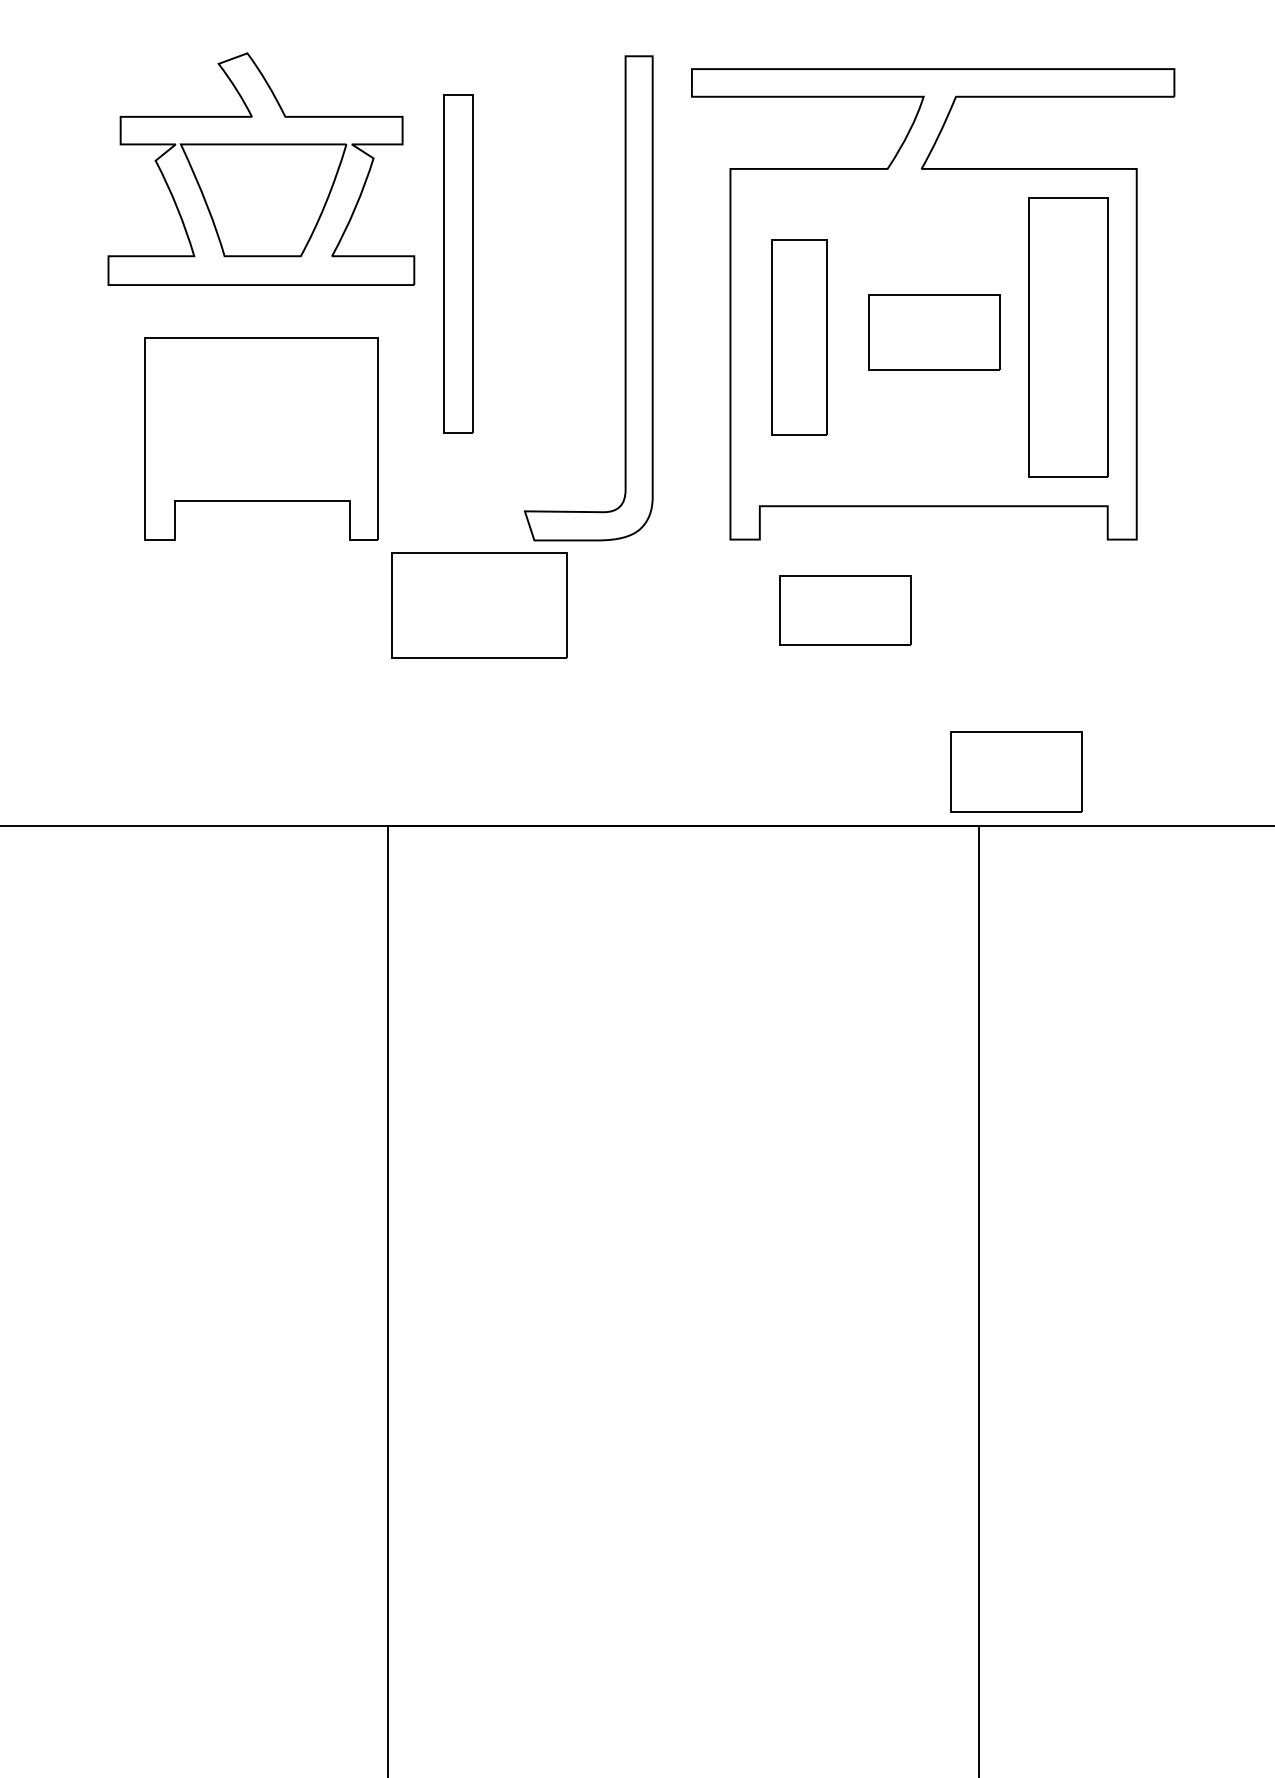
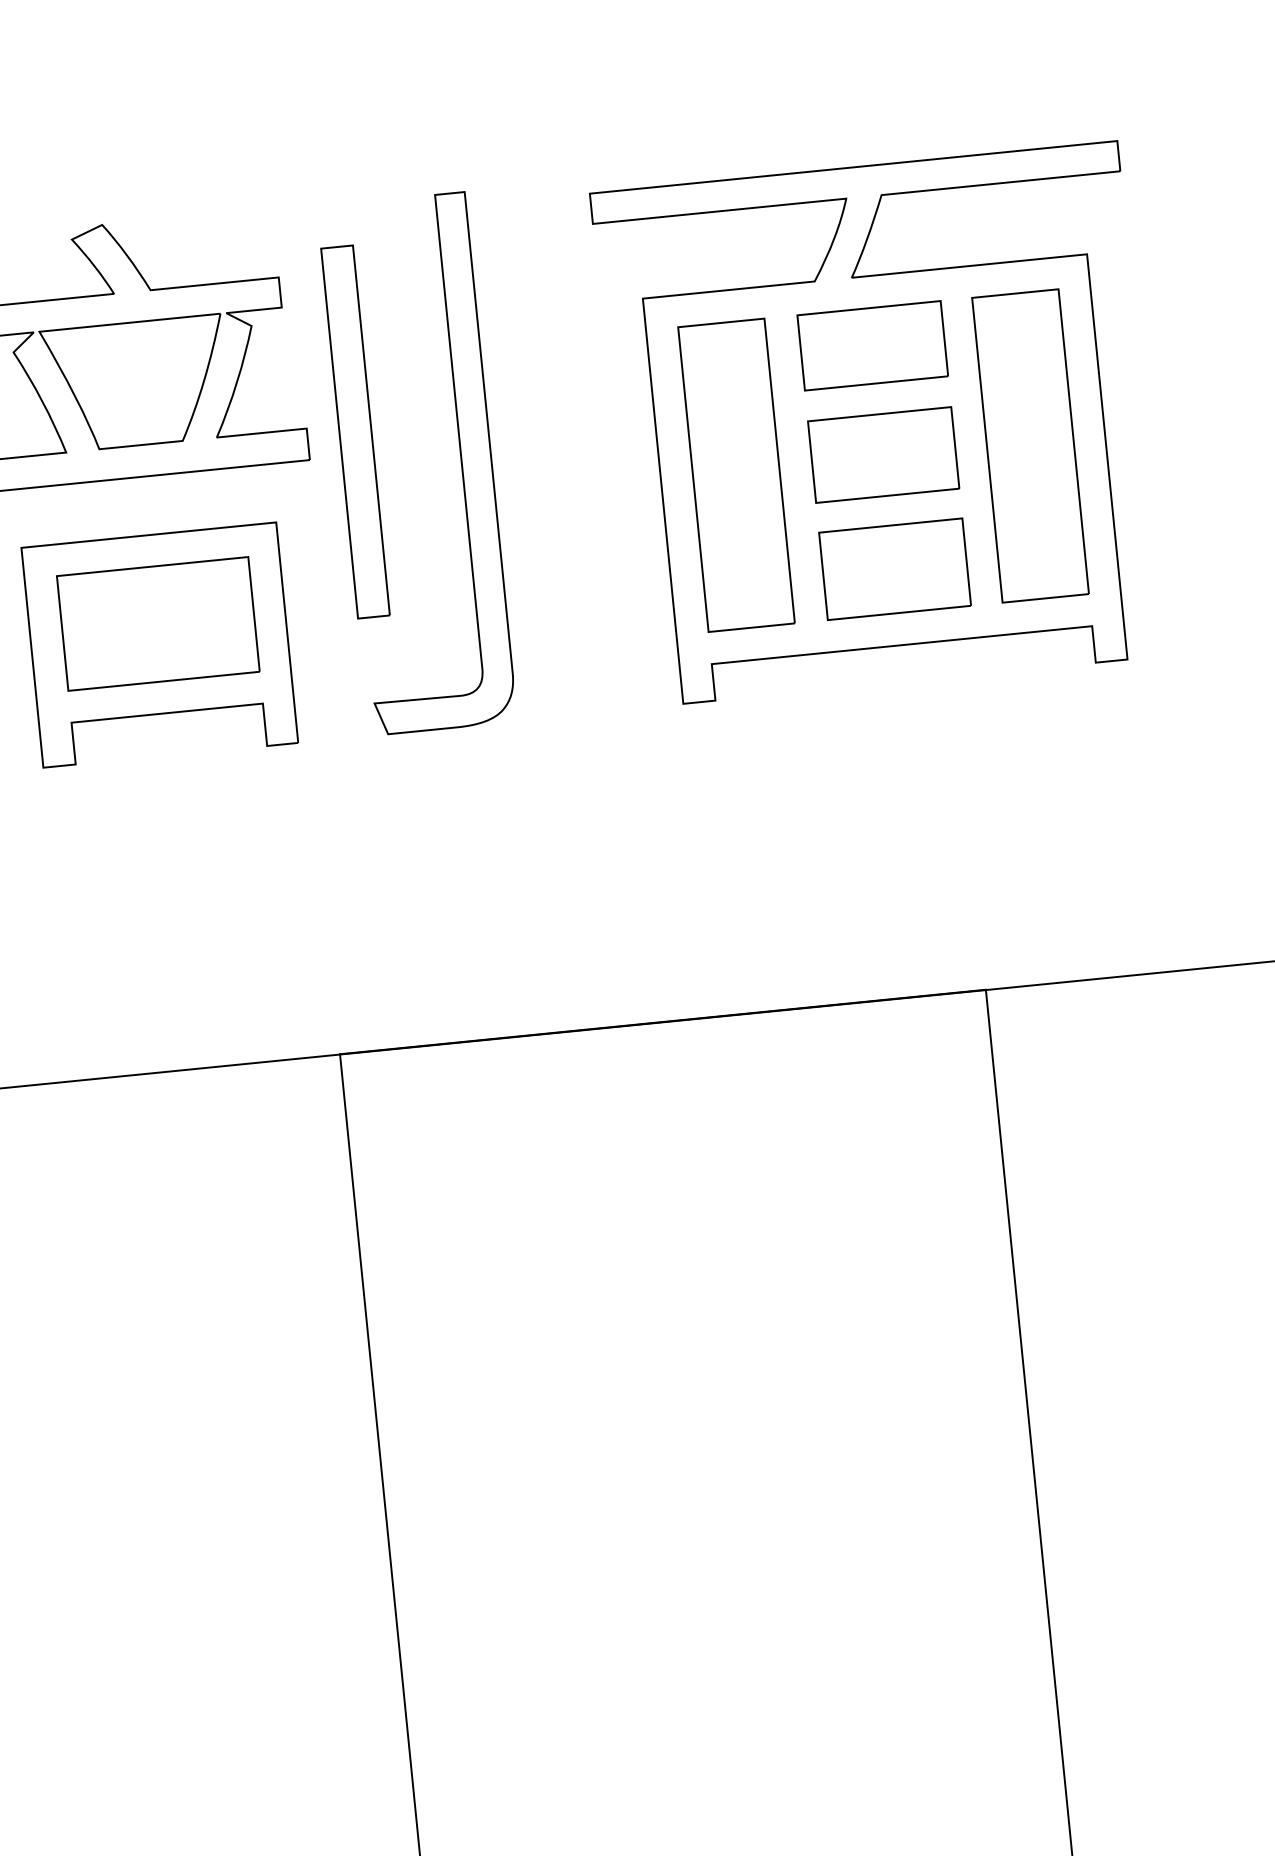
part: (624, 298) -> (460, 459), moved
part: (799, 337) -> (736, 475), size x1.43
part: (479, 605) -> (158, 623), moved
part: (845, 610) -> (872, 345), moved
part: (1016, 771) -> (895, 568), moved

